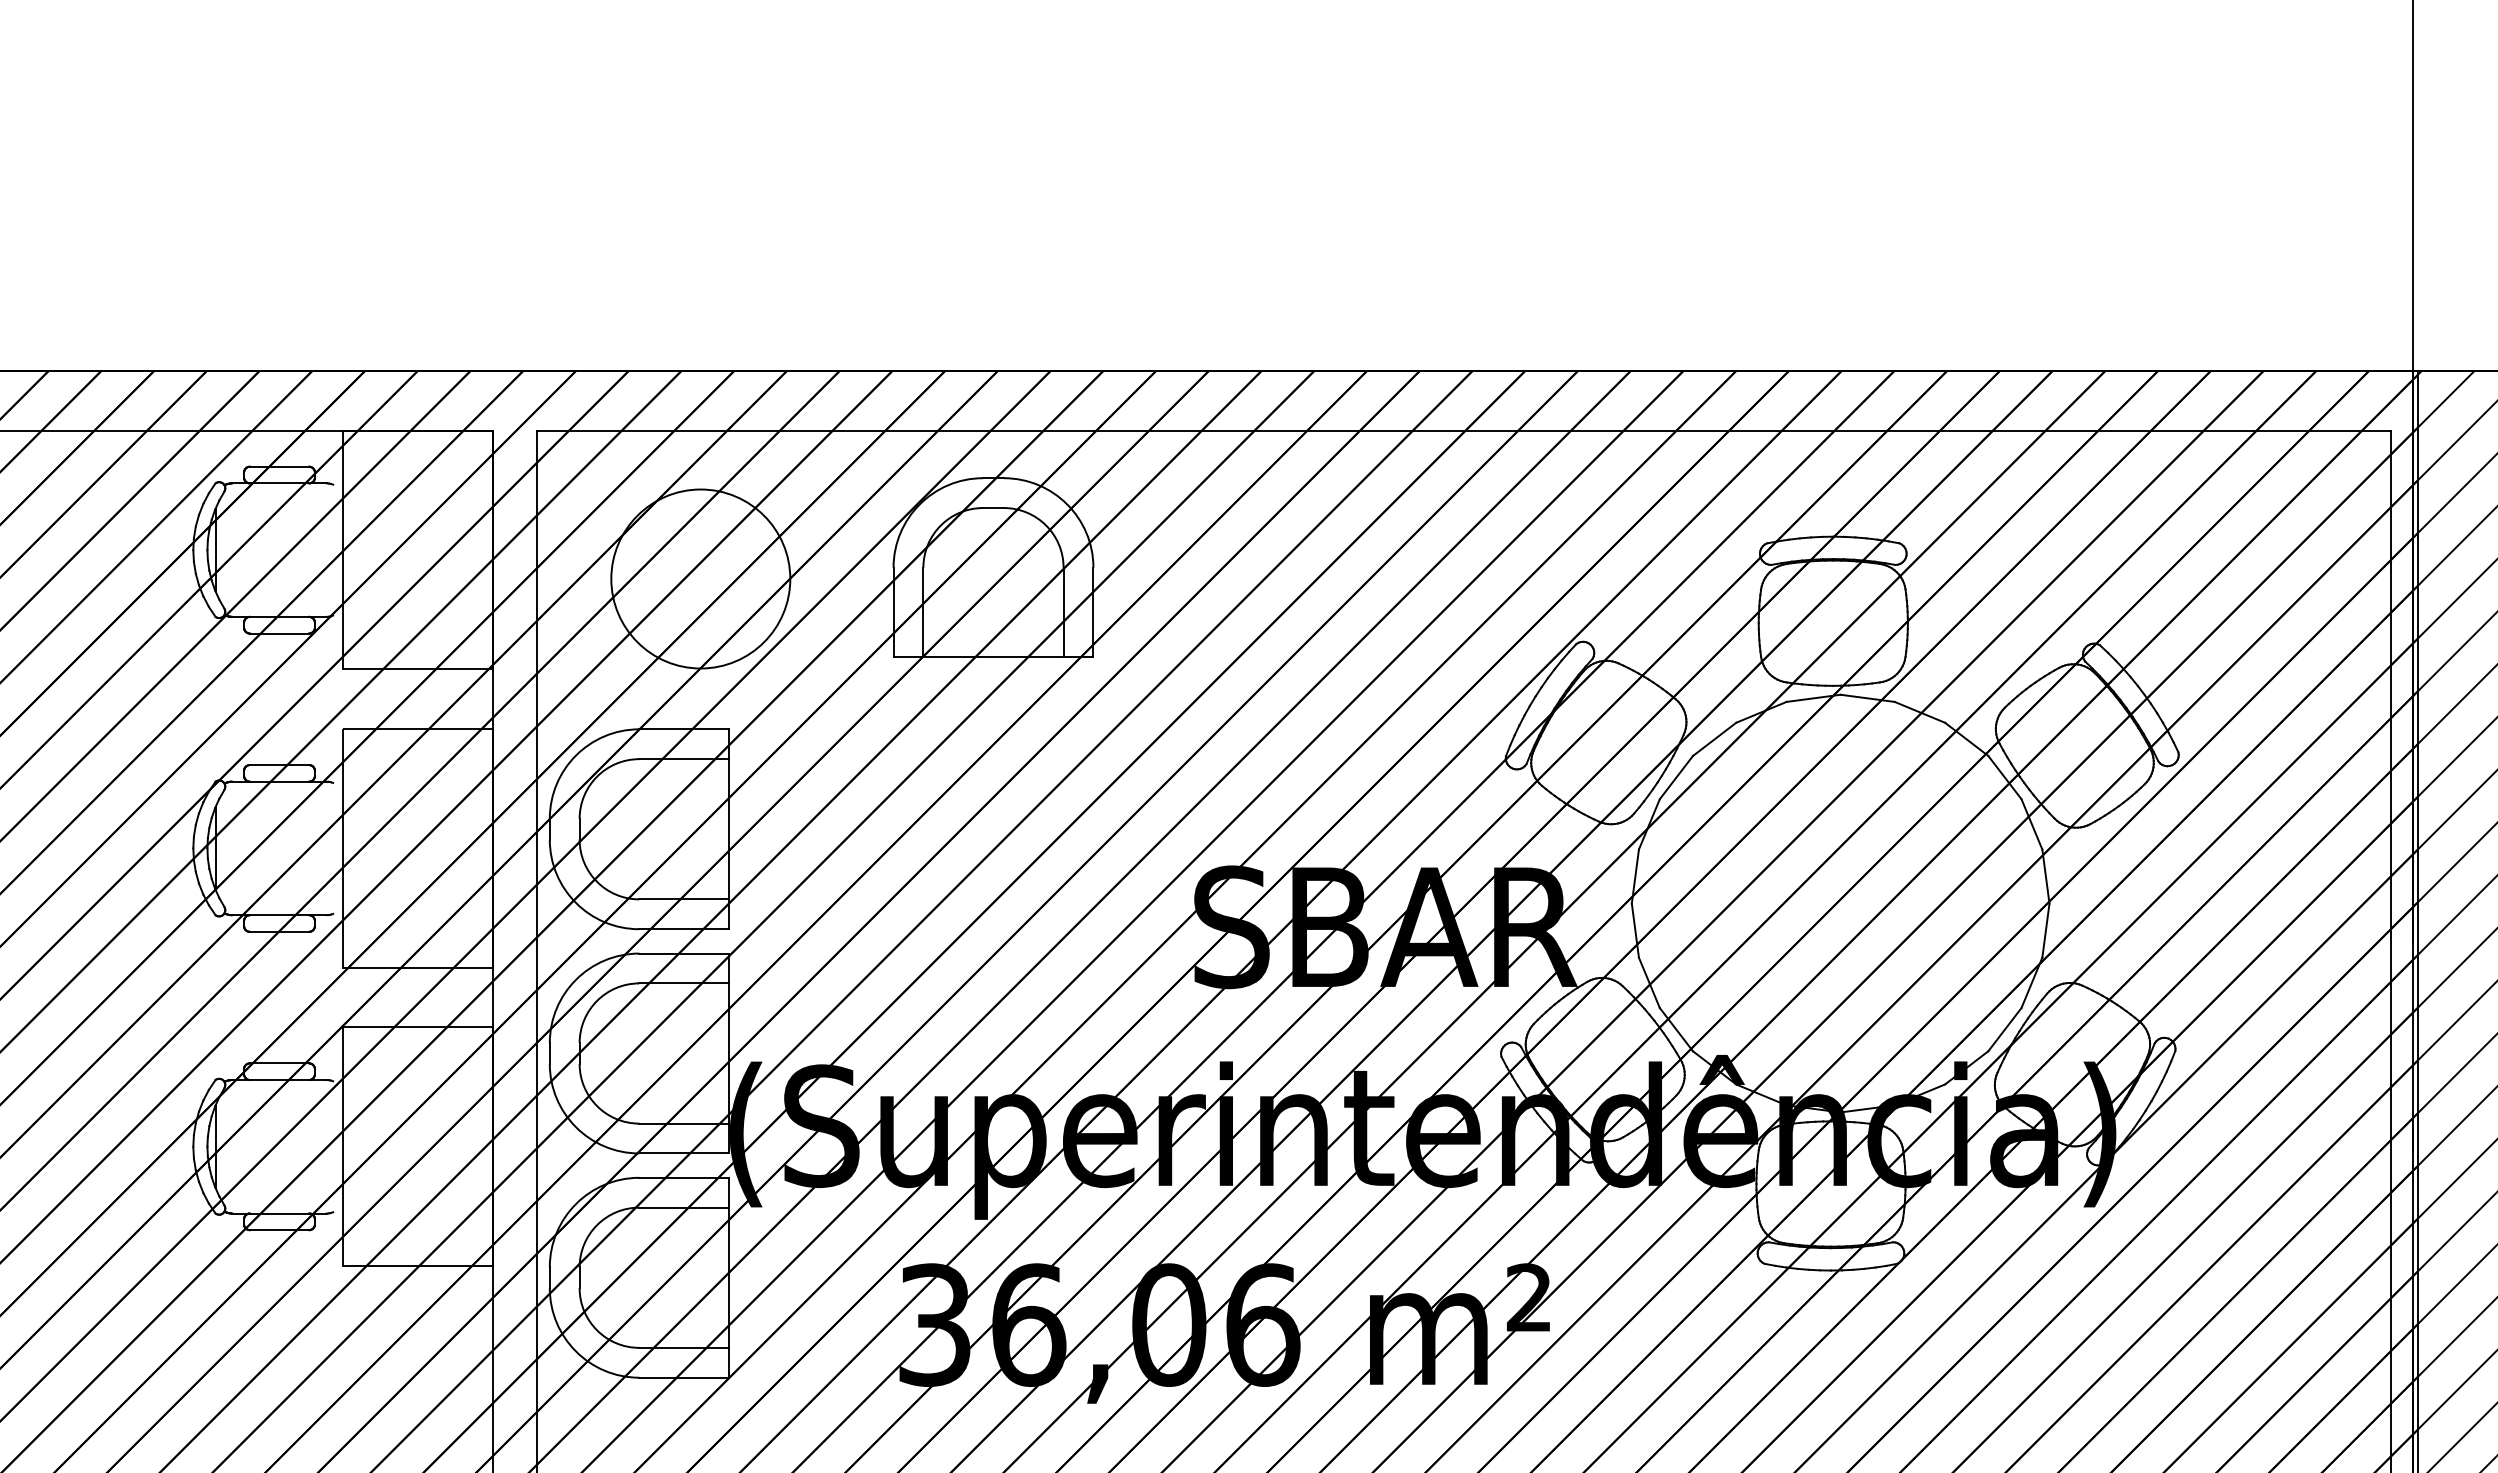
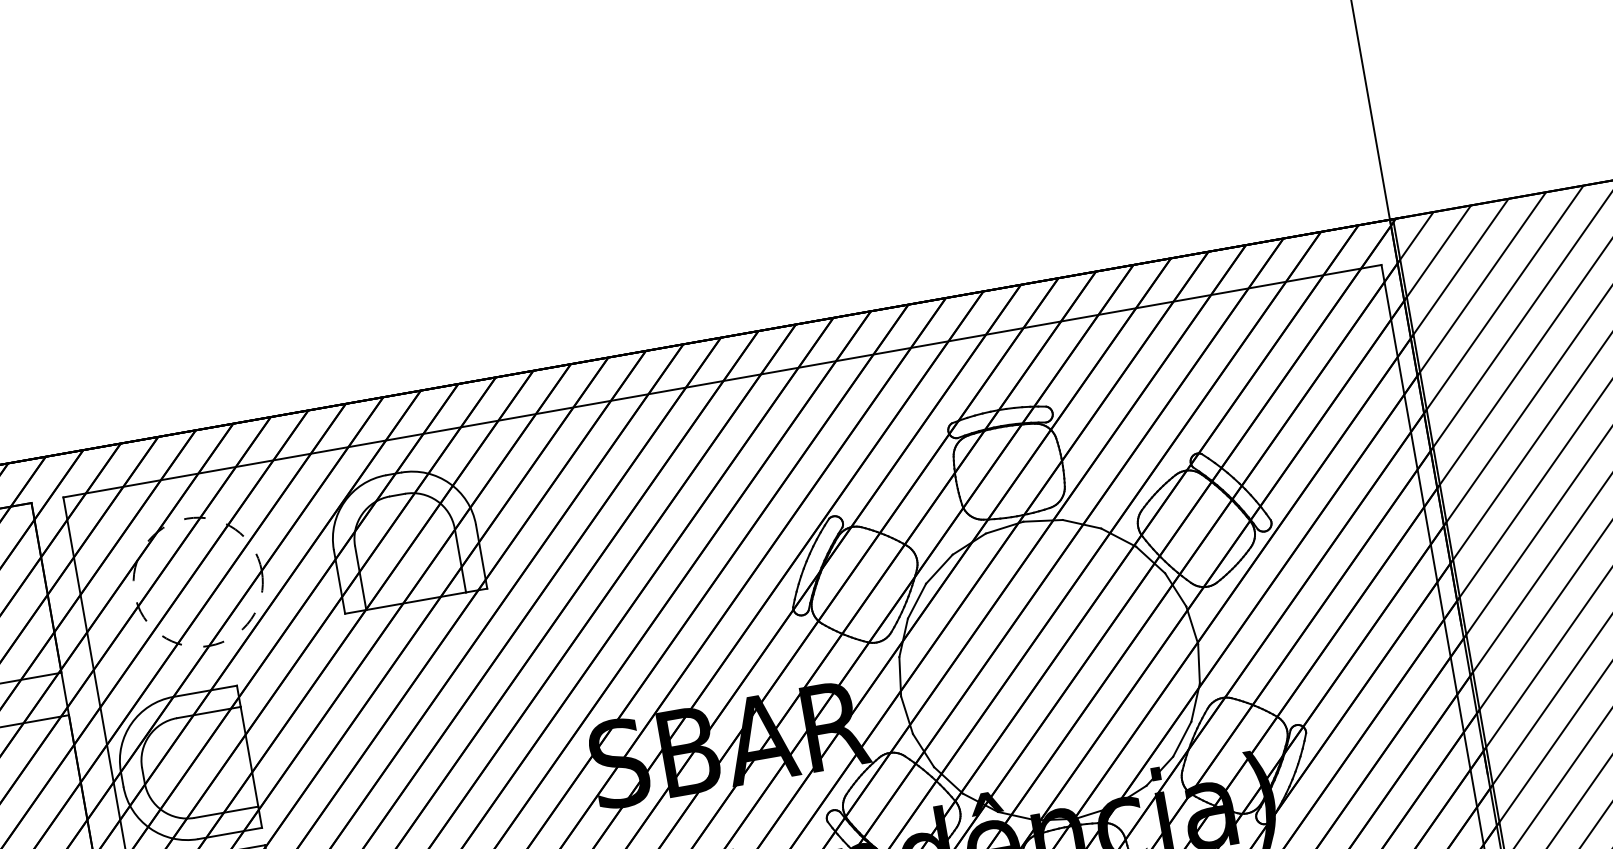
circle: (700, 578) -> (197, 581), solid -> dashed

